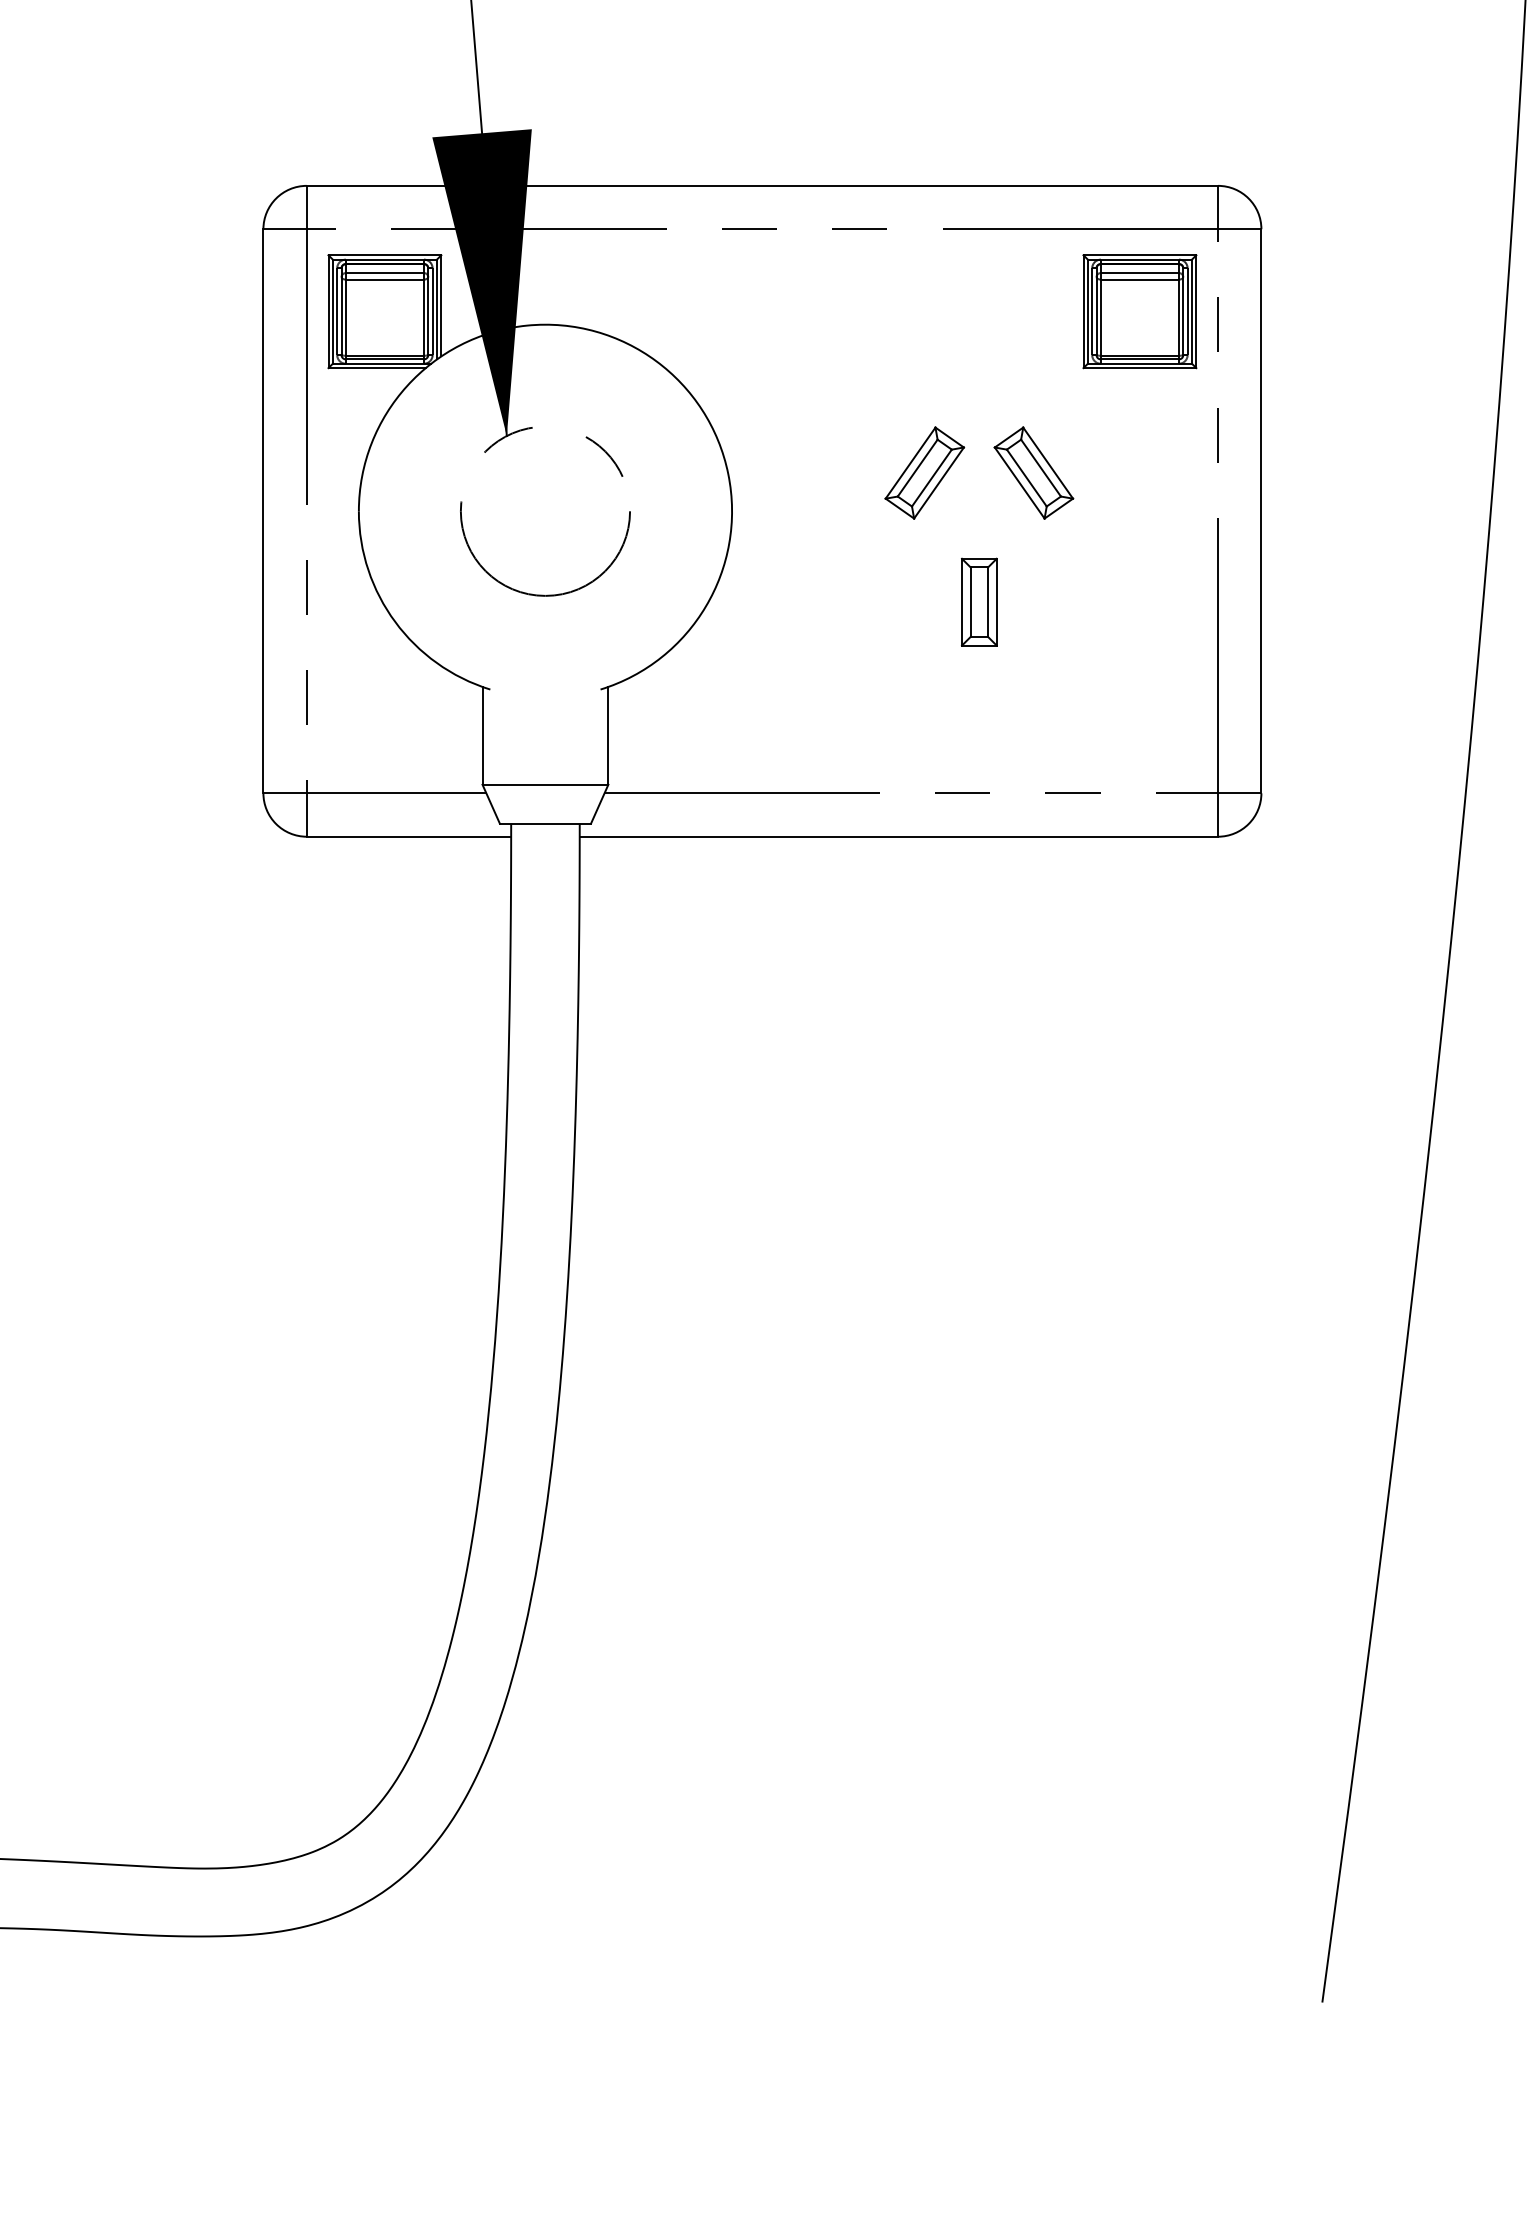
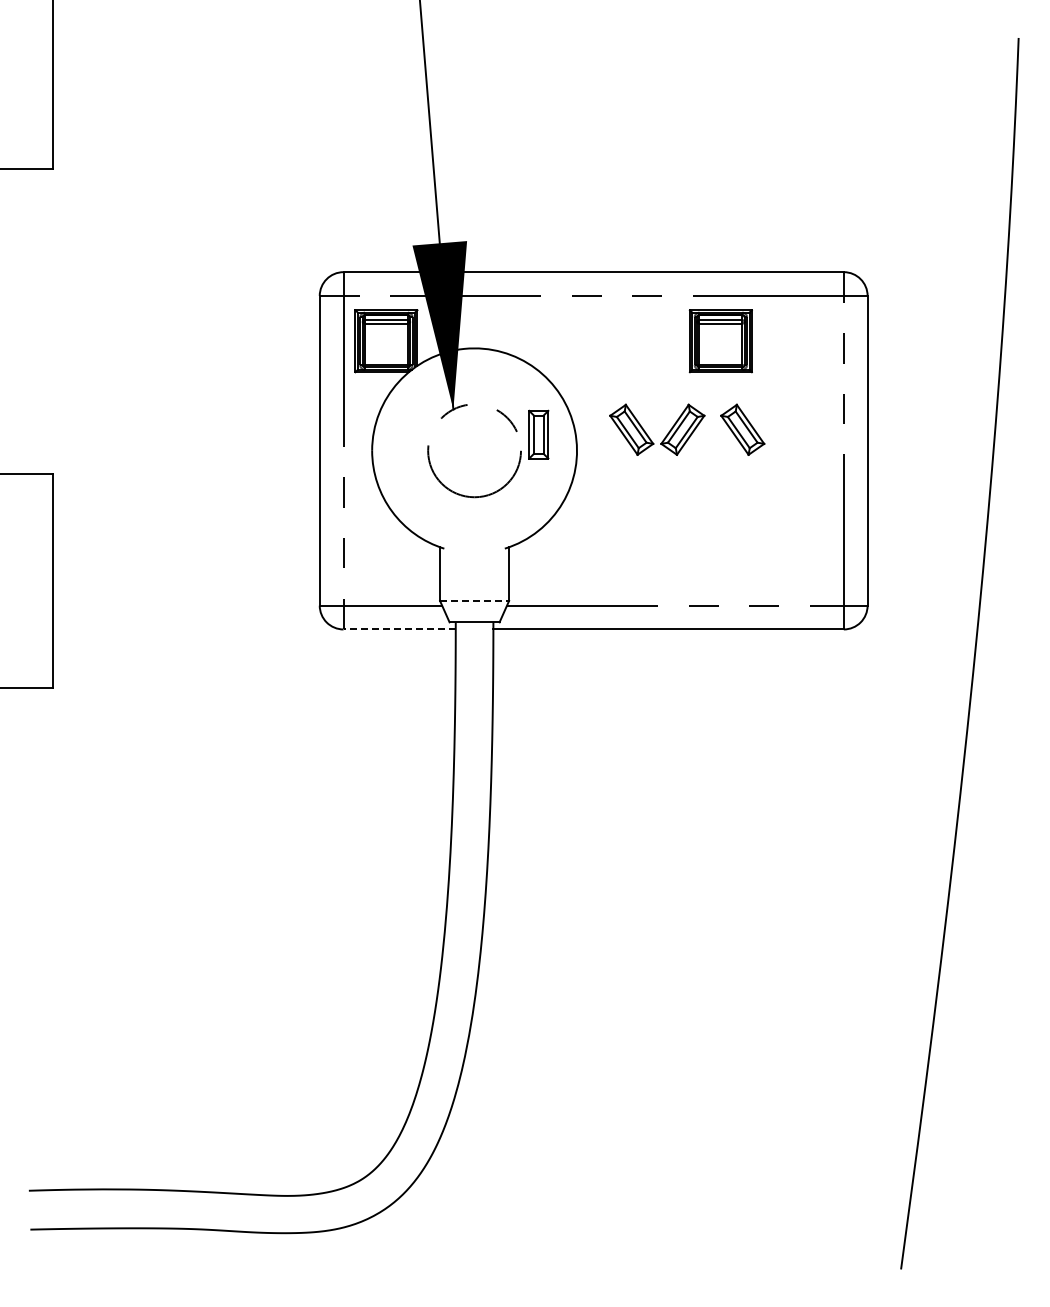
part: (1139, 312) -> (720, 341), moved
part: (831, 472) -> (631, 429), added
part: (978, 601) -> (538, 434), moved
line: (545, 783) -> (474, 600), solid -> dashed
line: (408, 836) -> (399, 629), solid -> dashed

